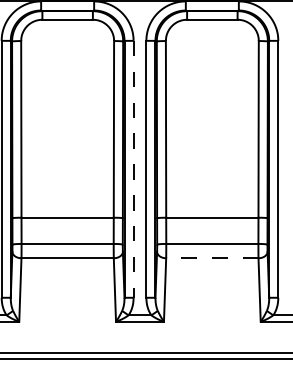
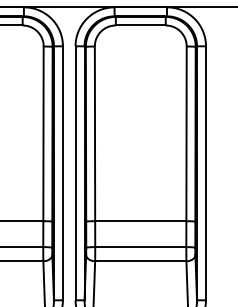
line: (133, 169) -> (62, 173), dashed -> solid
line: (211, 258) -> (139, 261), dashed -> solid

